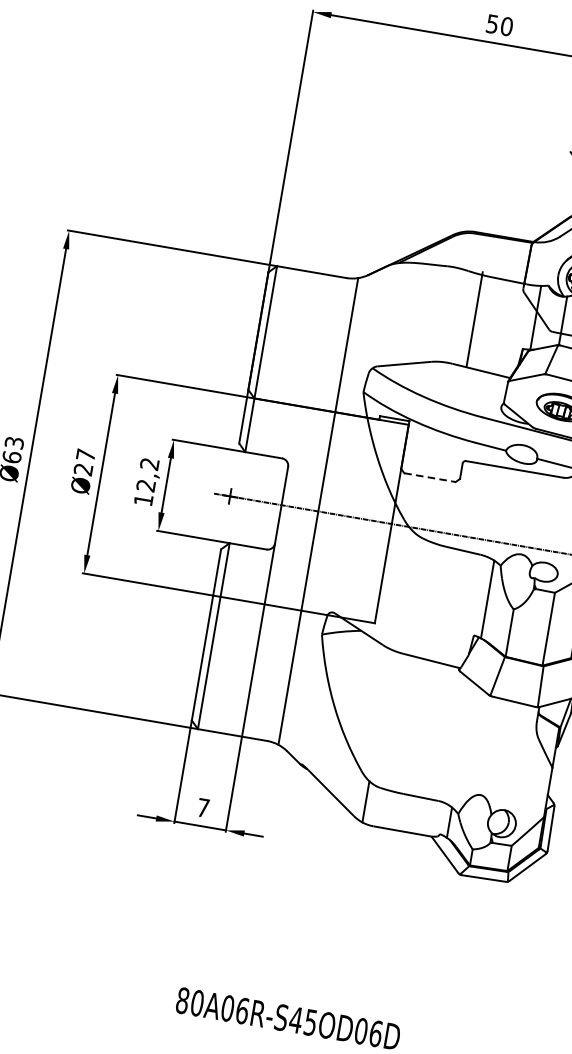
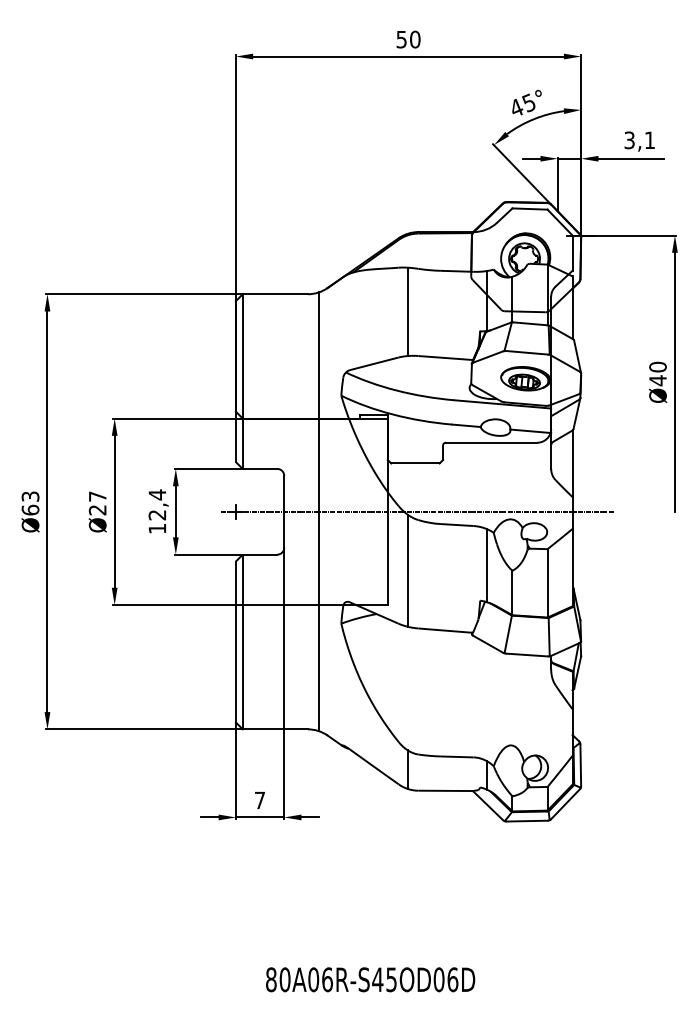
line: (474, 318) -> (407, 311), moved
text: (149, 463) -> (157, 494), 12,2 -> 12,4
line: (430, 477) -> (415, 463), dashed -> solid
line: (402, 590) -> (407, 570), added

